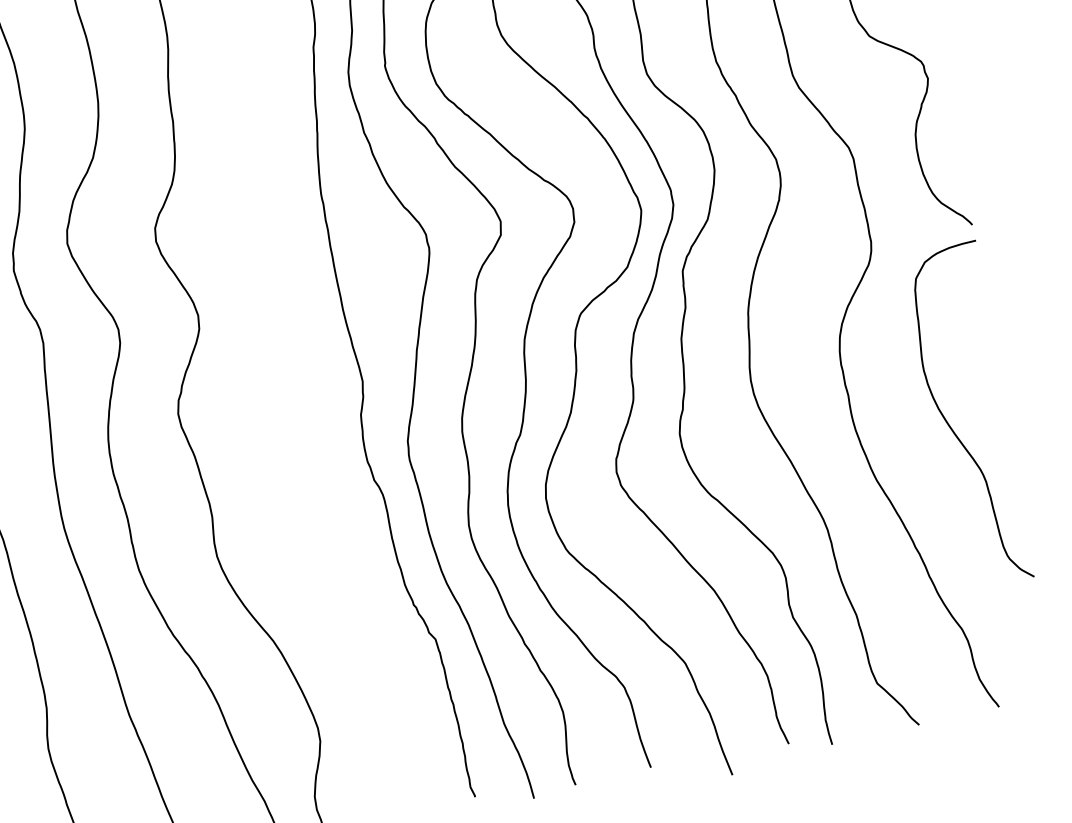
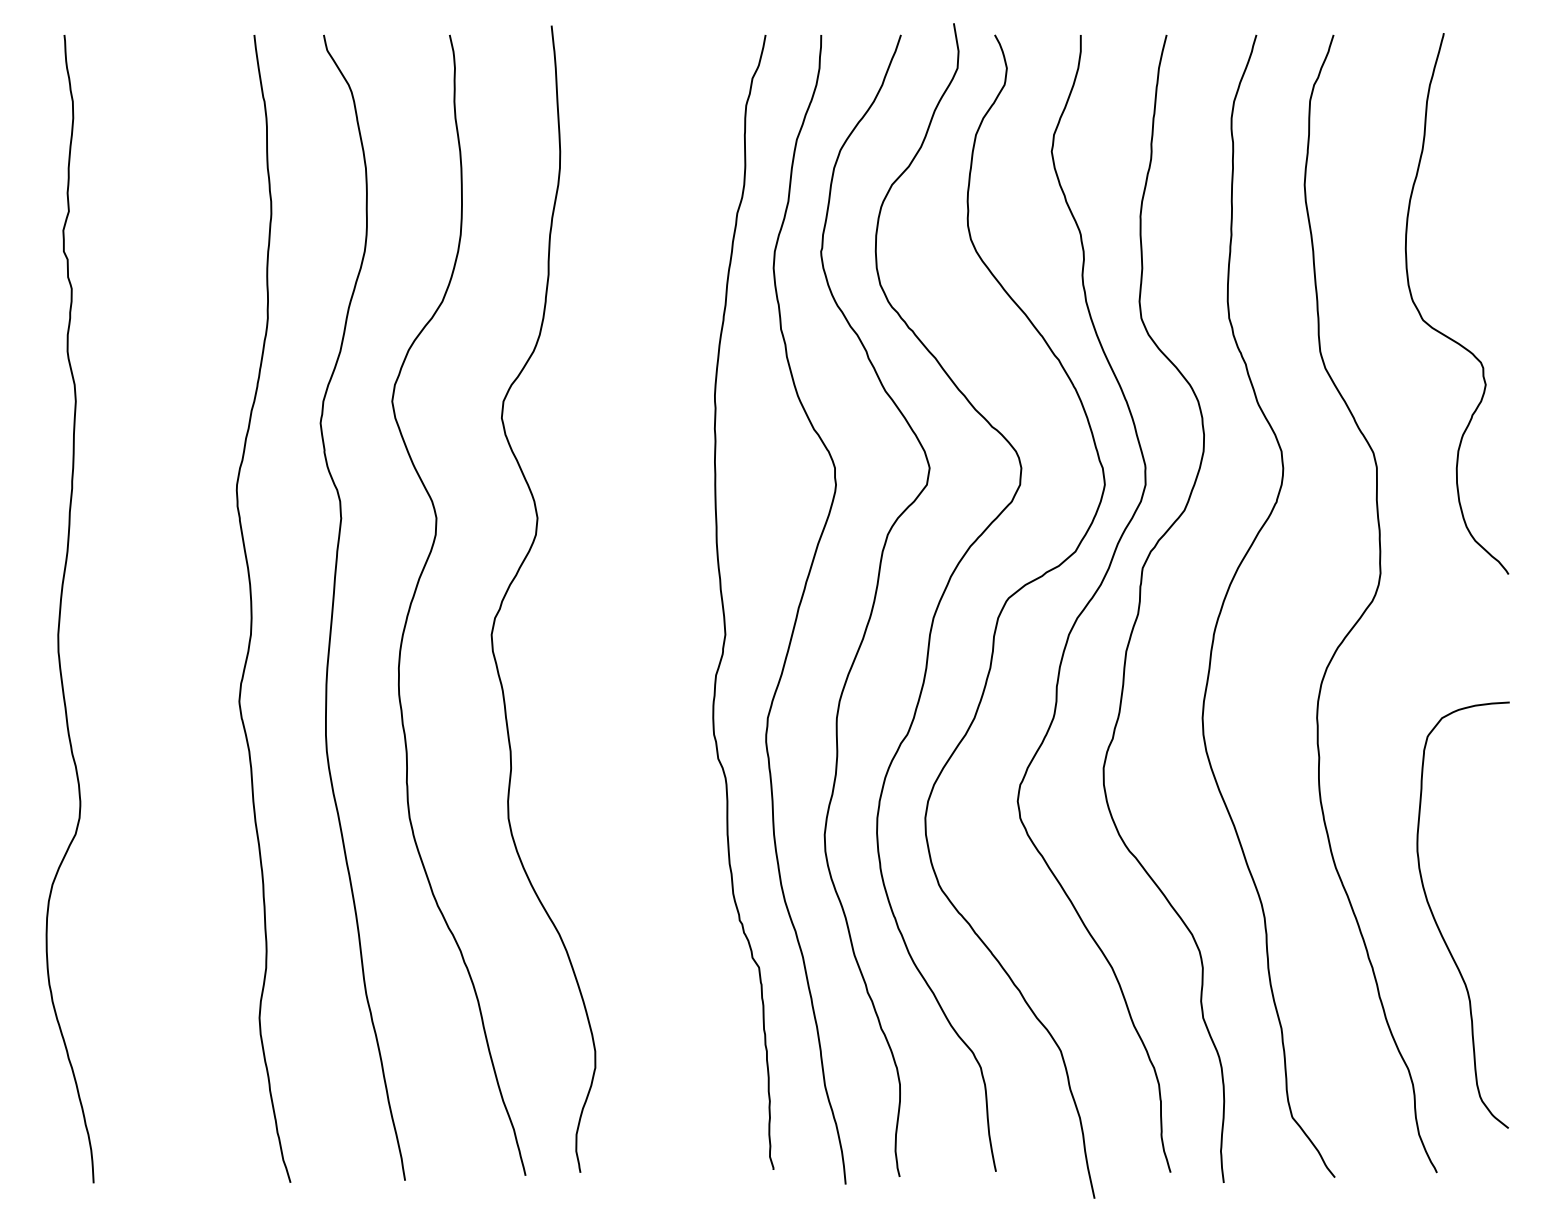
curve: (950, 426) -> (1438, 925), moved

